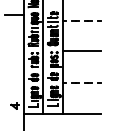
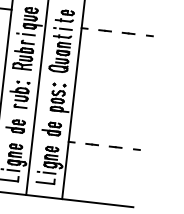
line: (81, 51) -> (109, 88), removed

